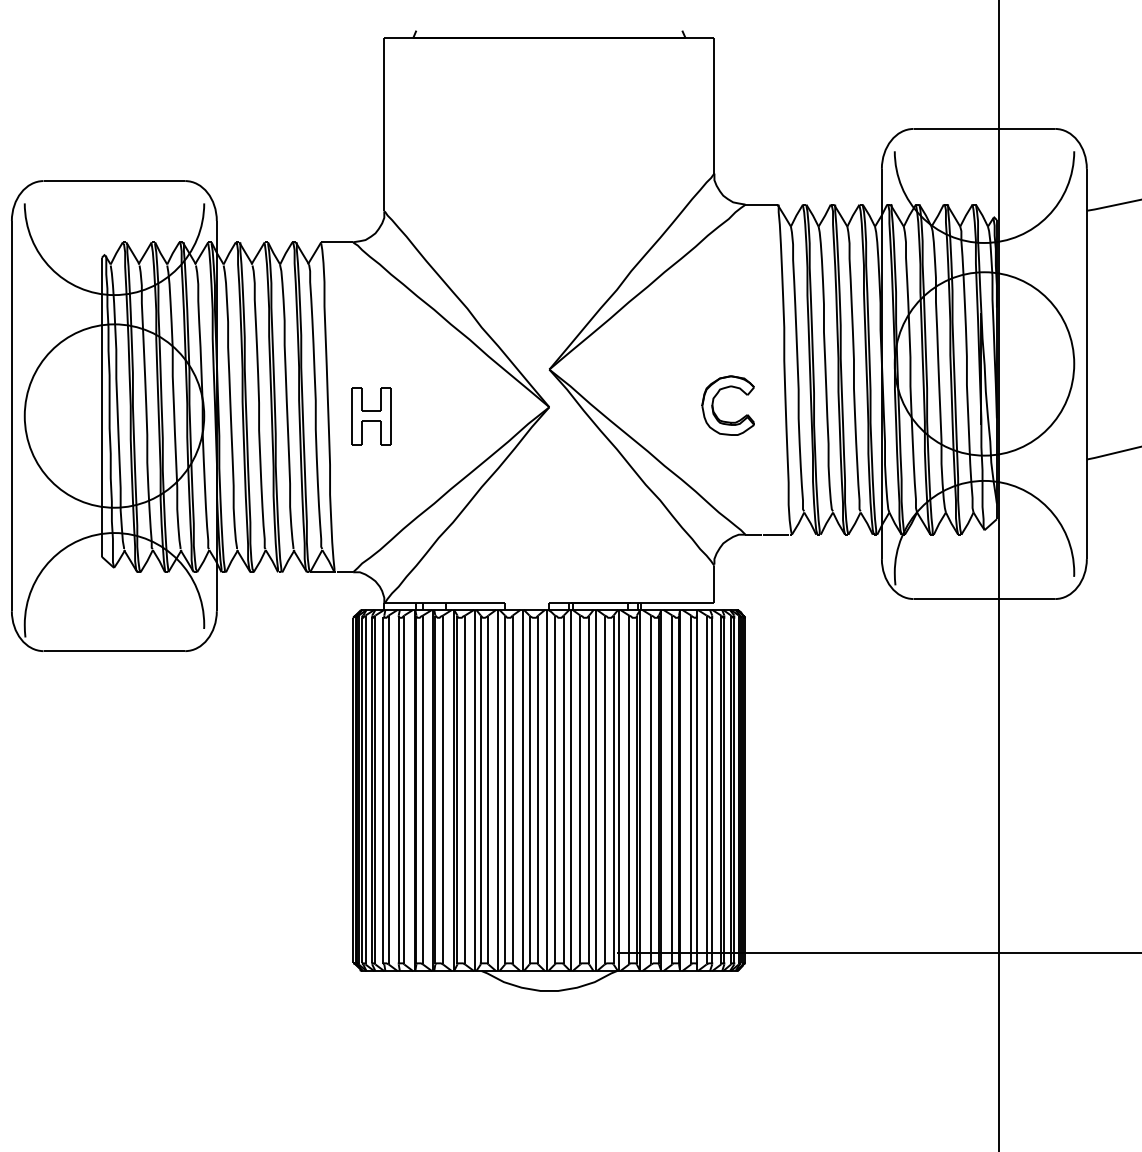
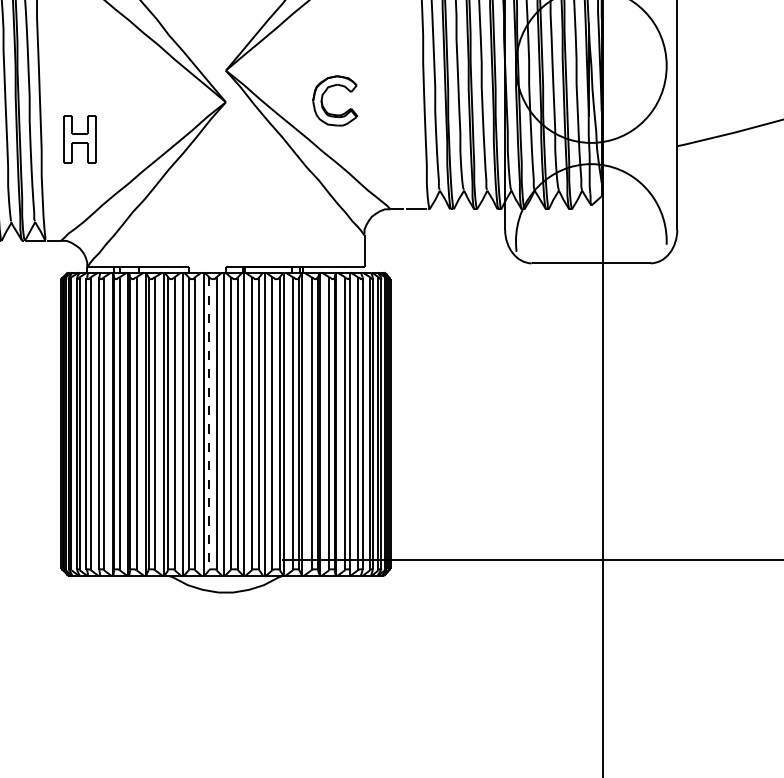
part: (715, 412) -> (324, 106), moved
part: (371, 416) -> (79, 139), moved
line: (529, 790) -> (209, 424), solid -> dashed

